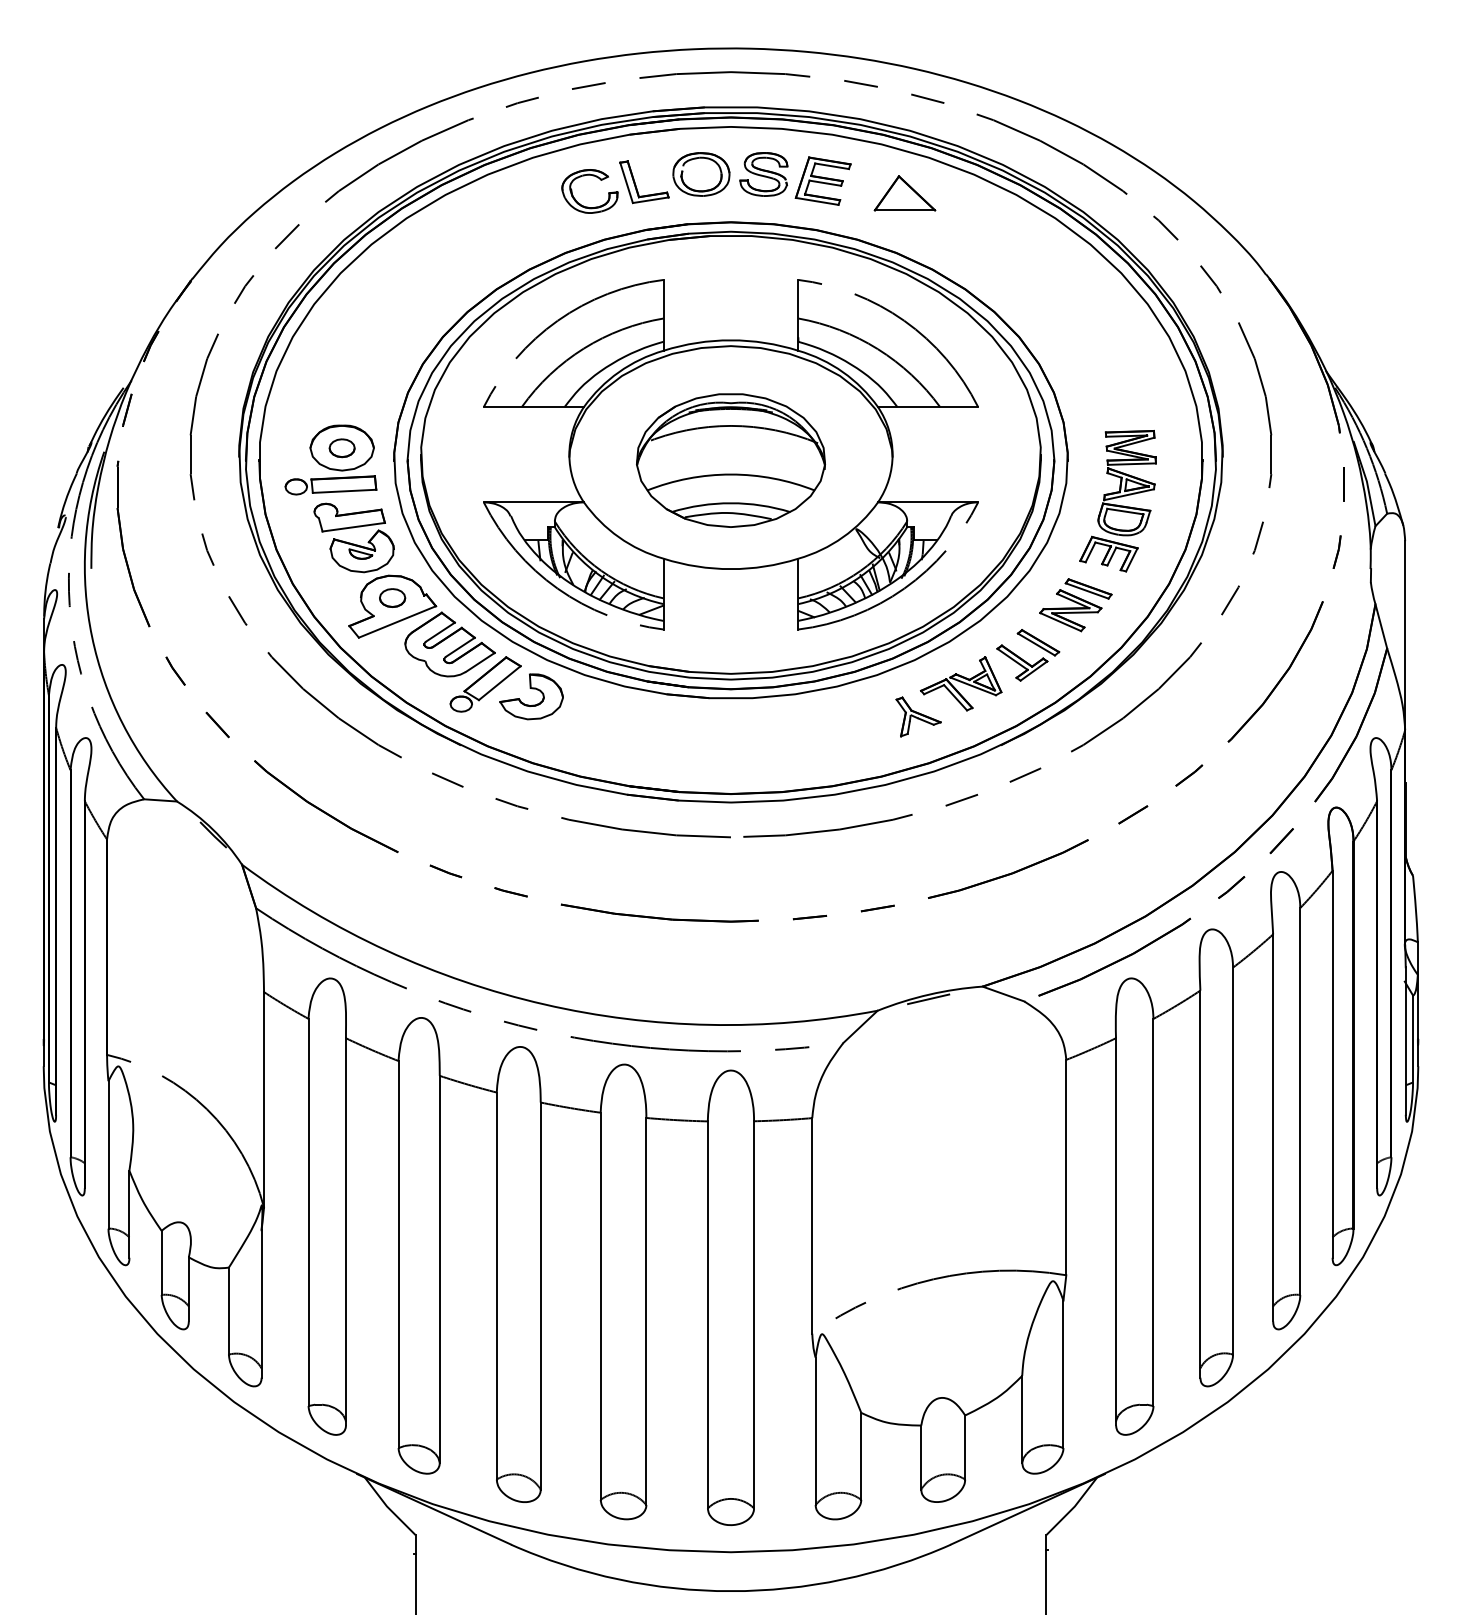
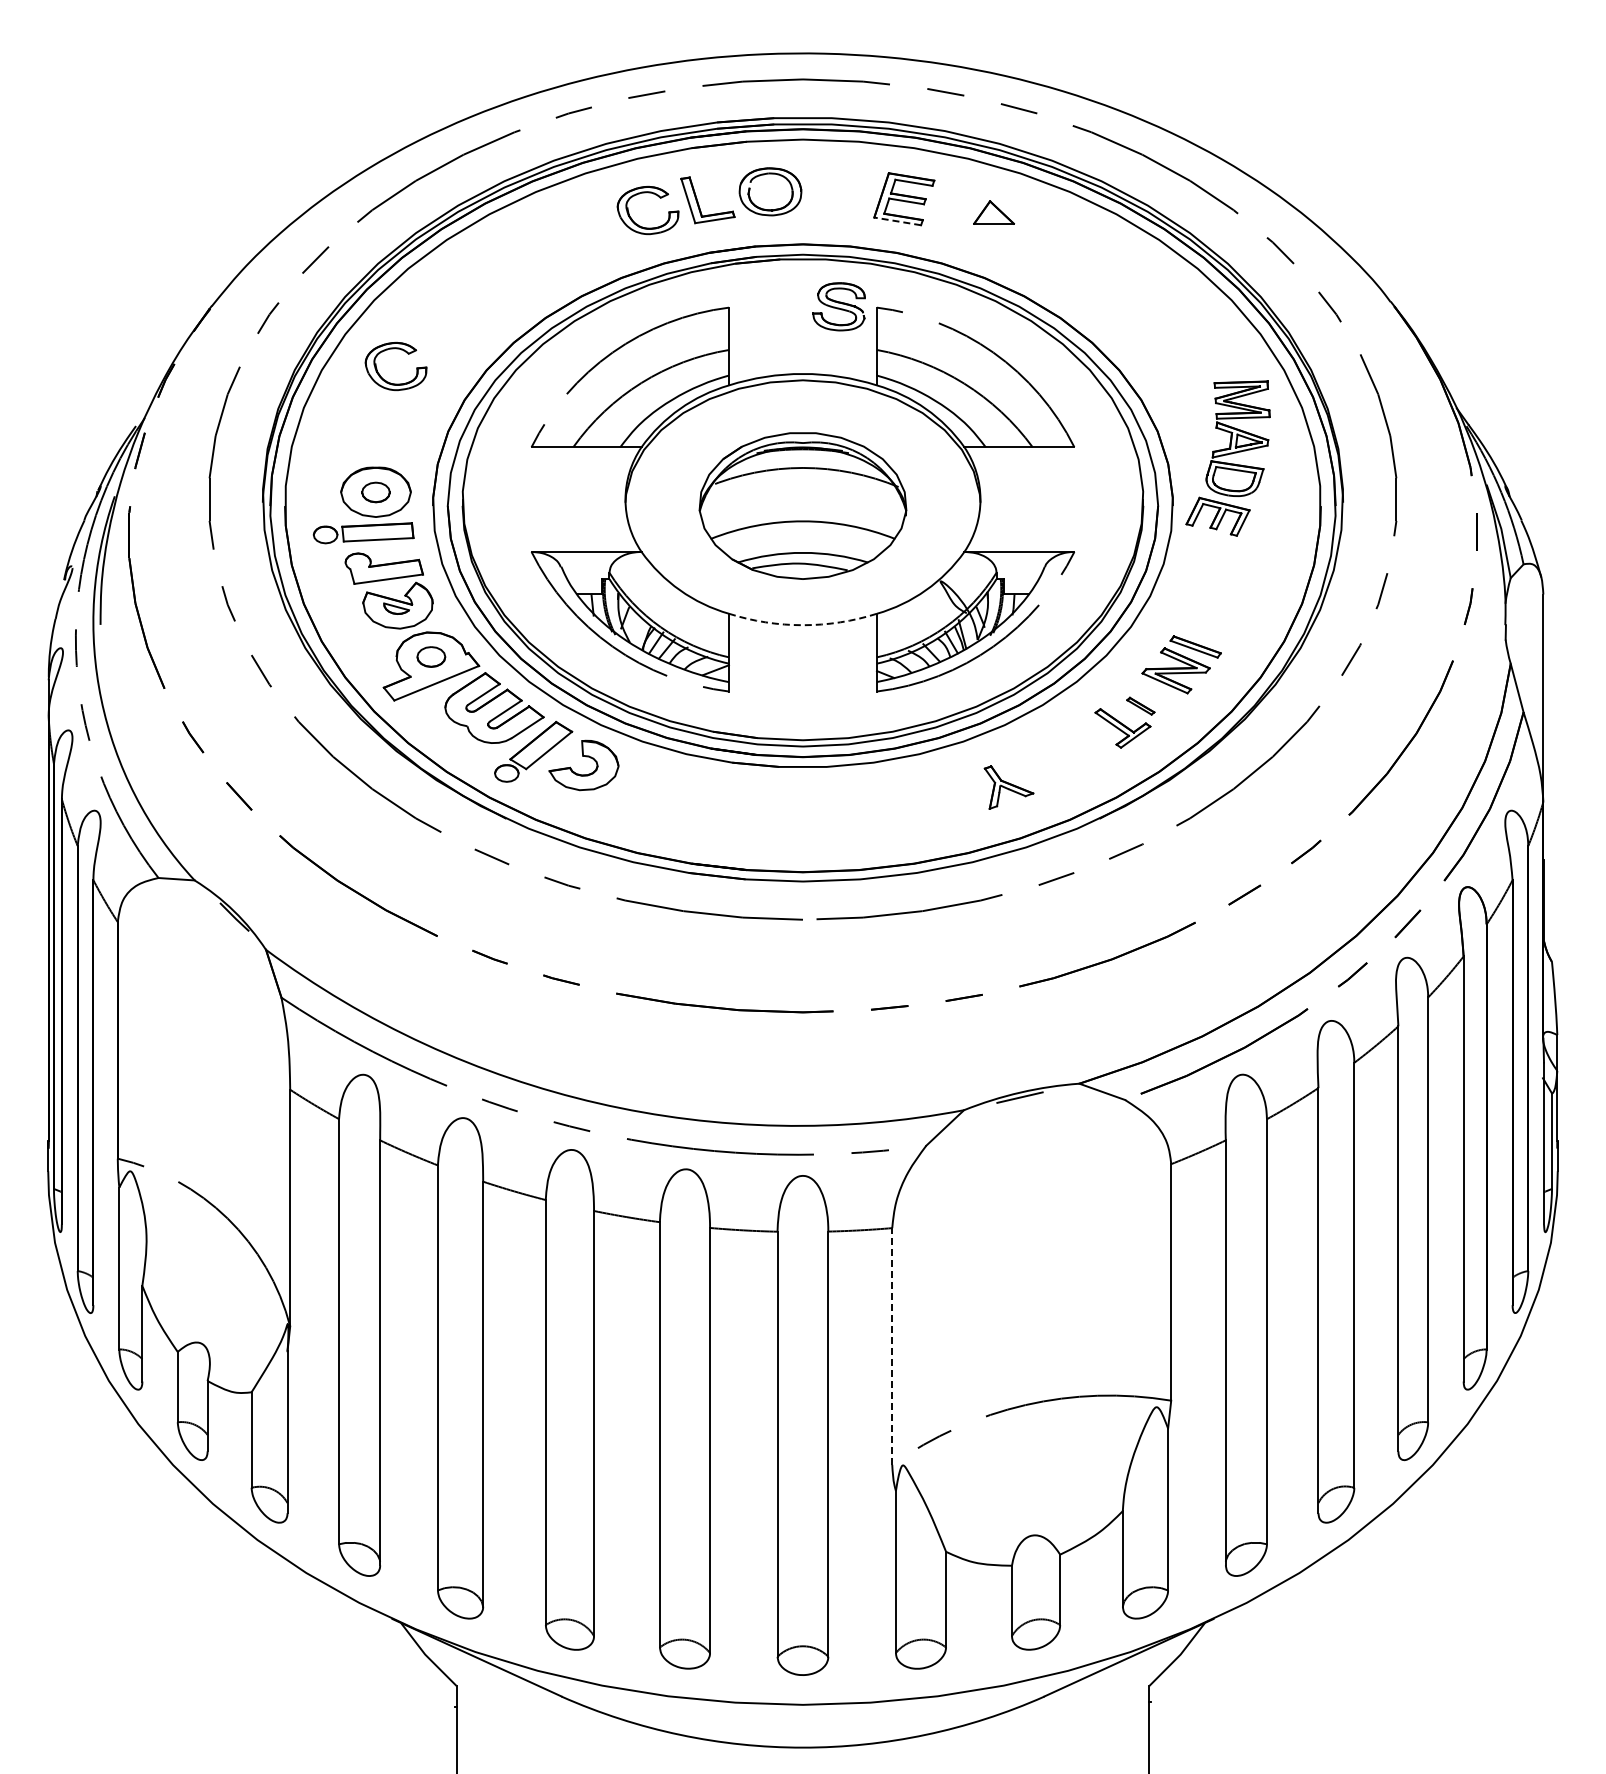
part: (763, 174) -> (838, 306), moved
part: (904, 193) -> (993, 212), size x0.6
line: (817, 201) -> (897, 221), solid -> dashed
part: (353, 347) -> (388, 381), added
part: (1117, 501) -> (1227, 458), moved
arc: (730, 569) -> (802, 625), solid -> dashed
part: (1038, 643) -> (1140, 706), size x0.6
part: (960, 684) -> (1055, 751), removed
line: (812, 1225) -> (892, 1346), solid -> dashed

